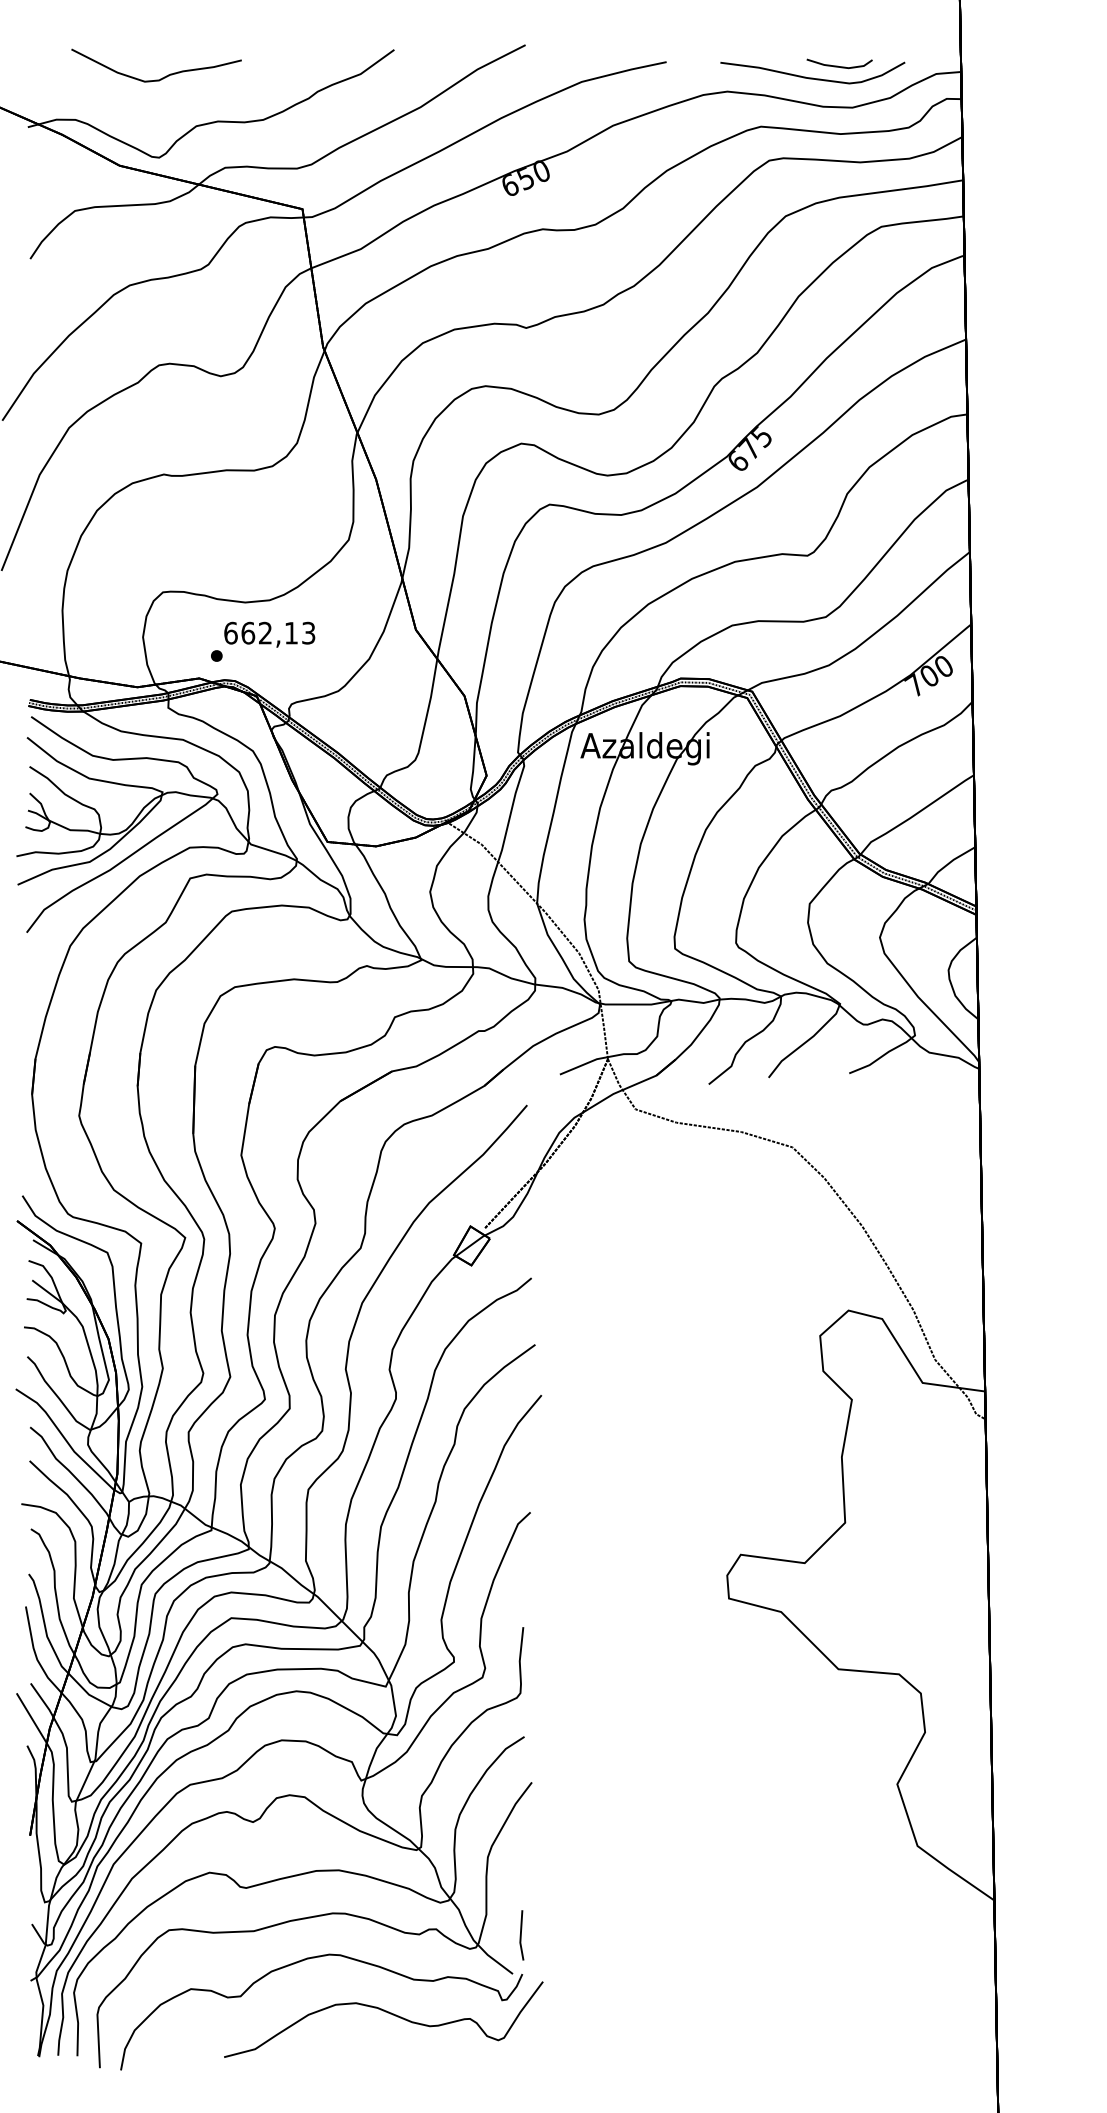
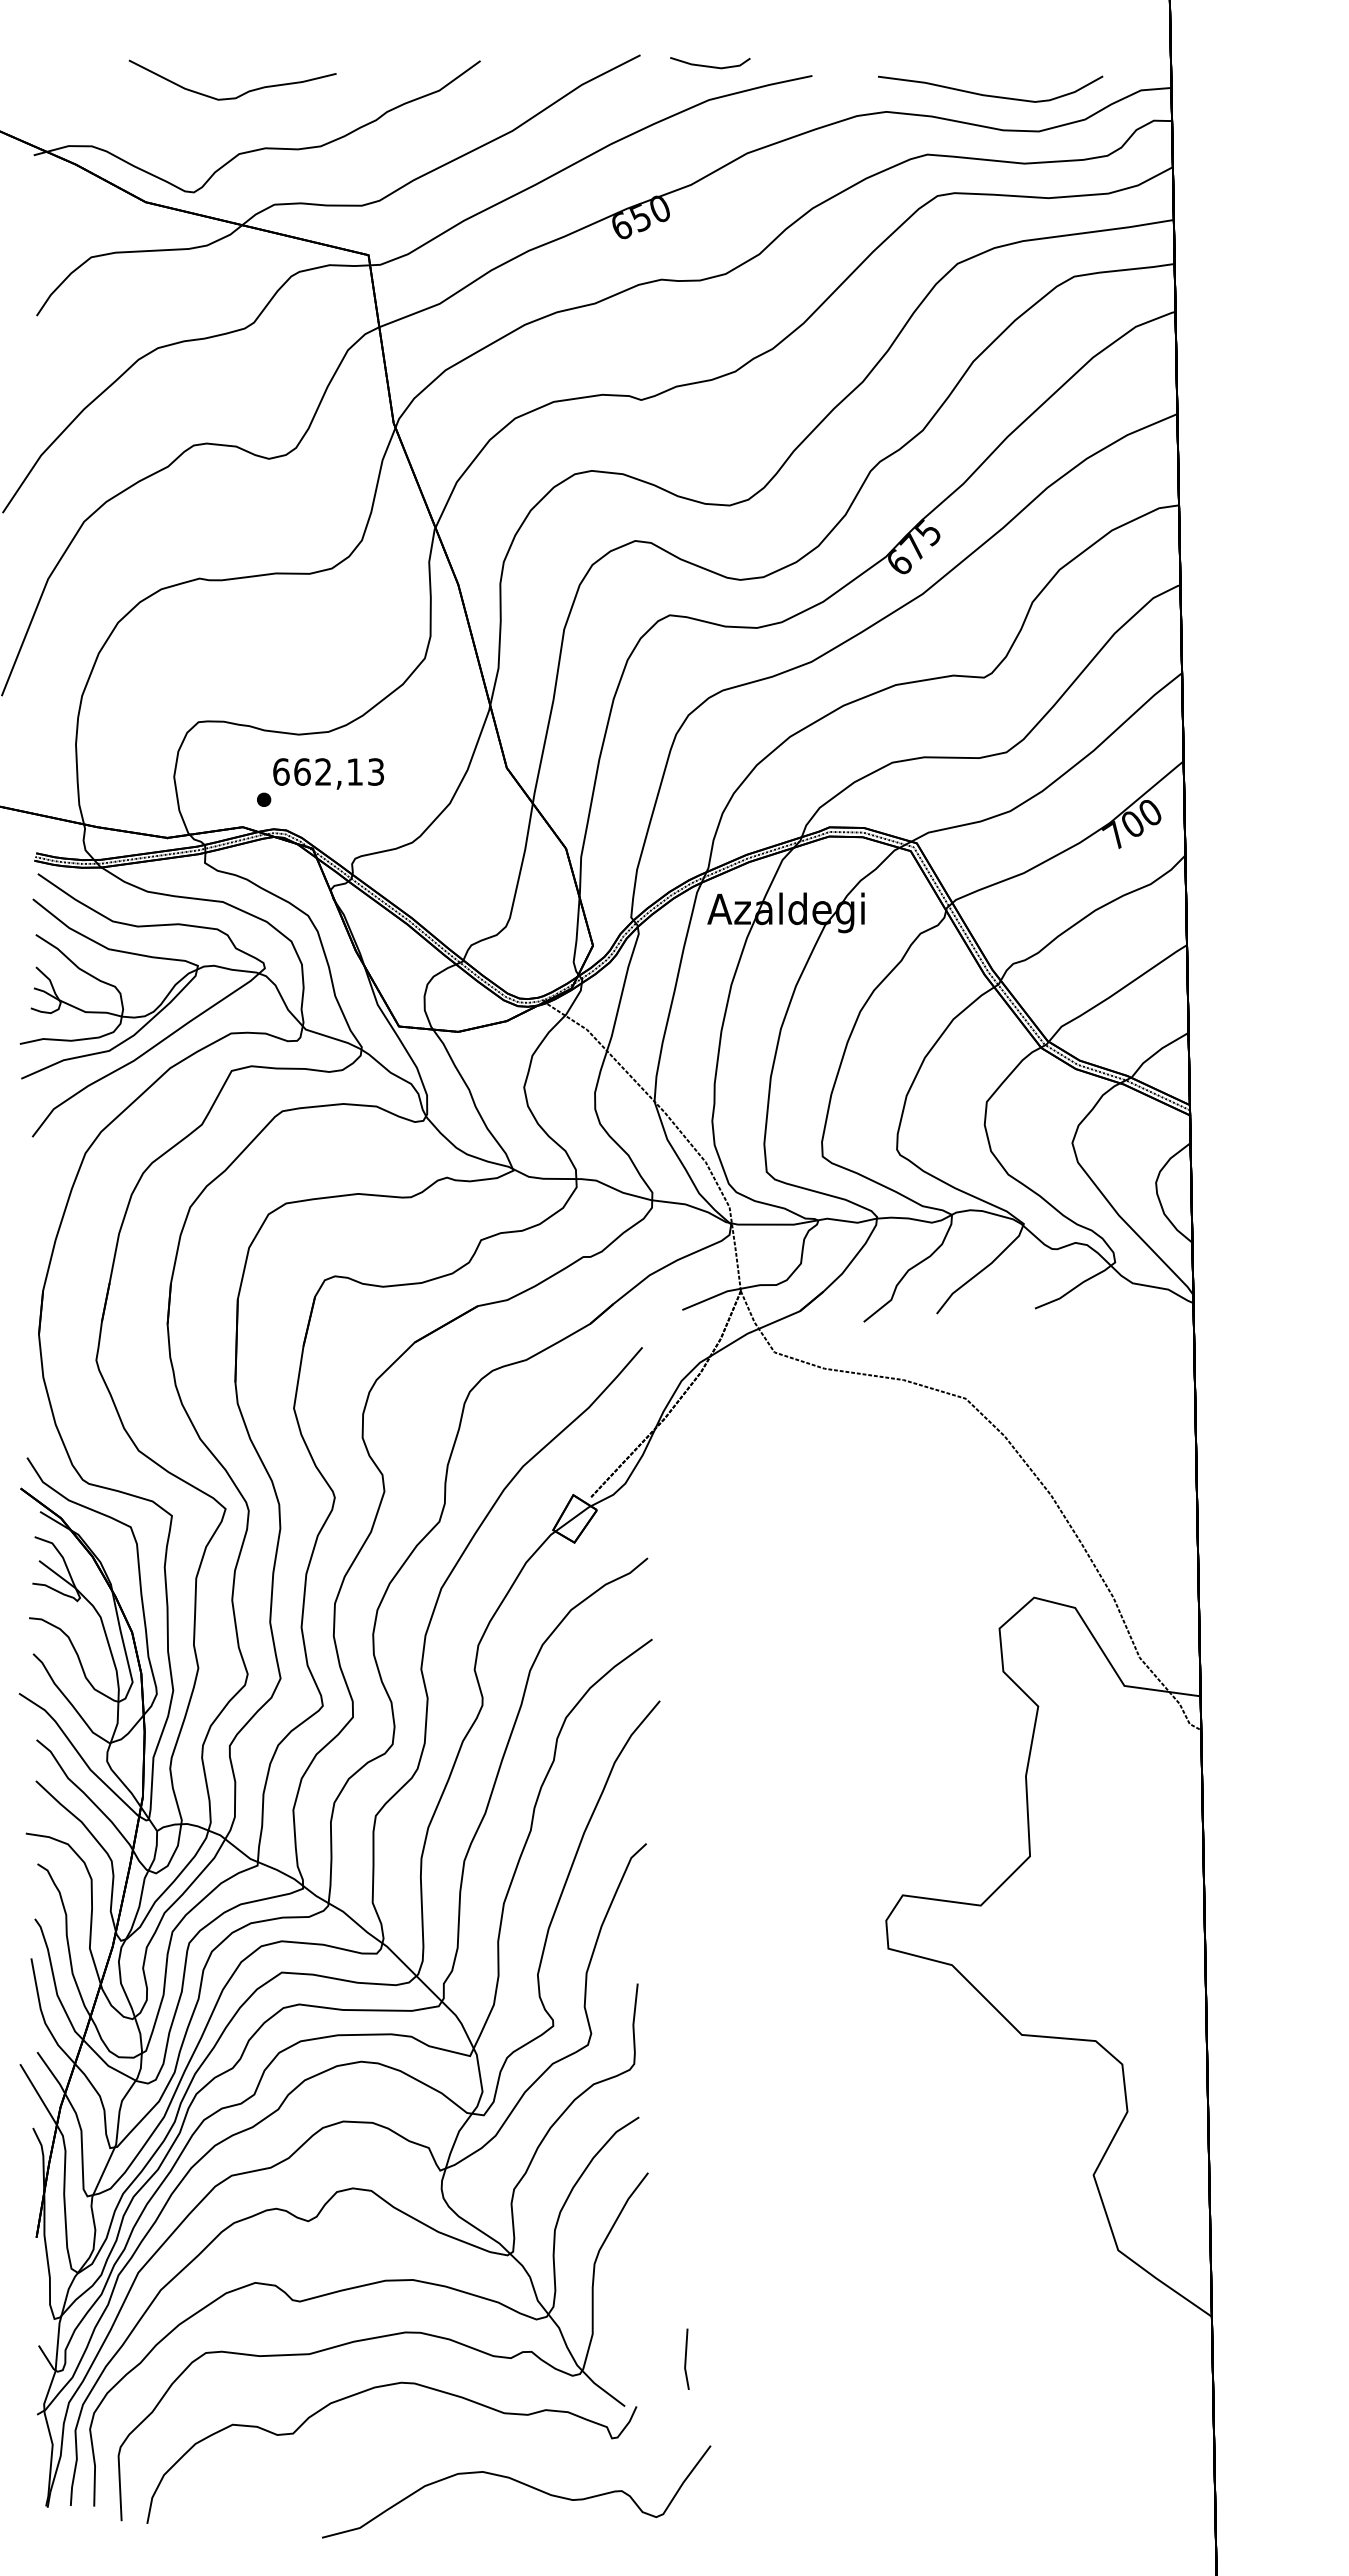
line: (838, 65) -> (709, 65), moved
curve: (162, 77) -> (240, 94), moved
line: (521, 1934) -> (686, 2358), moved
curve: (386, 2012) -> (520, 2483), moved

